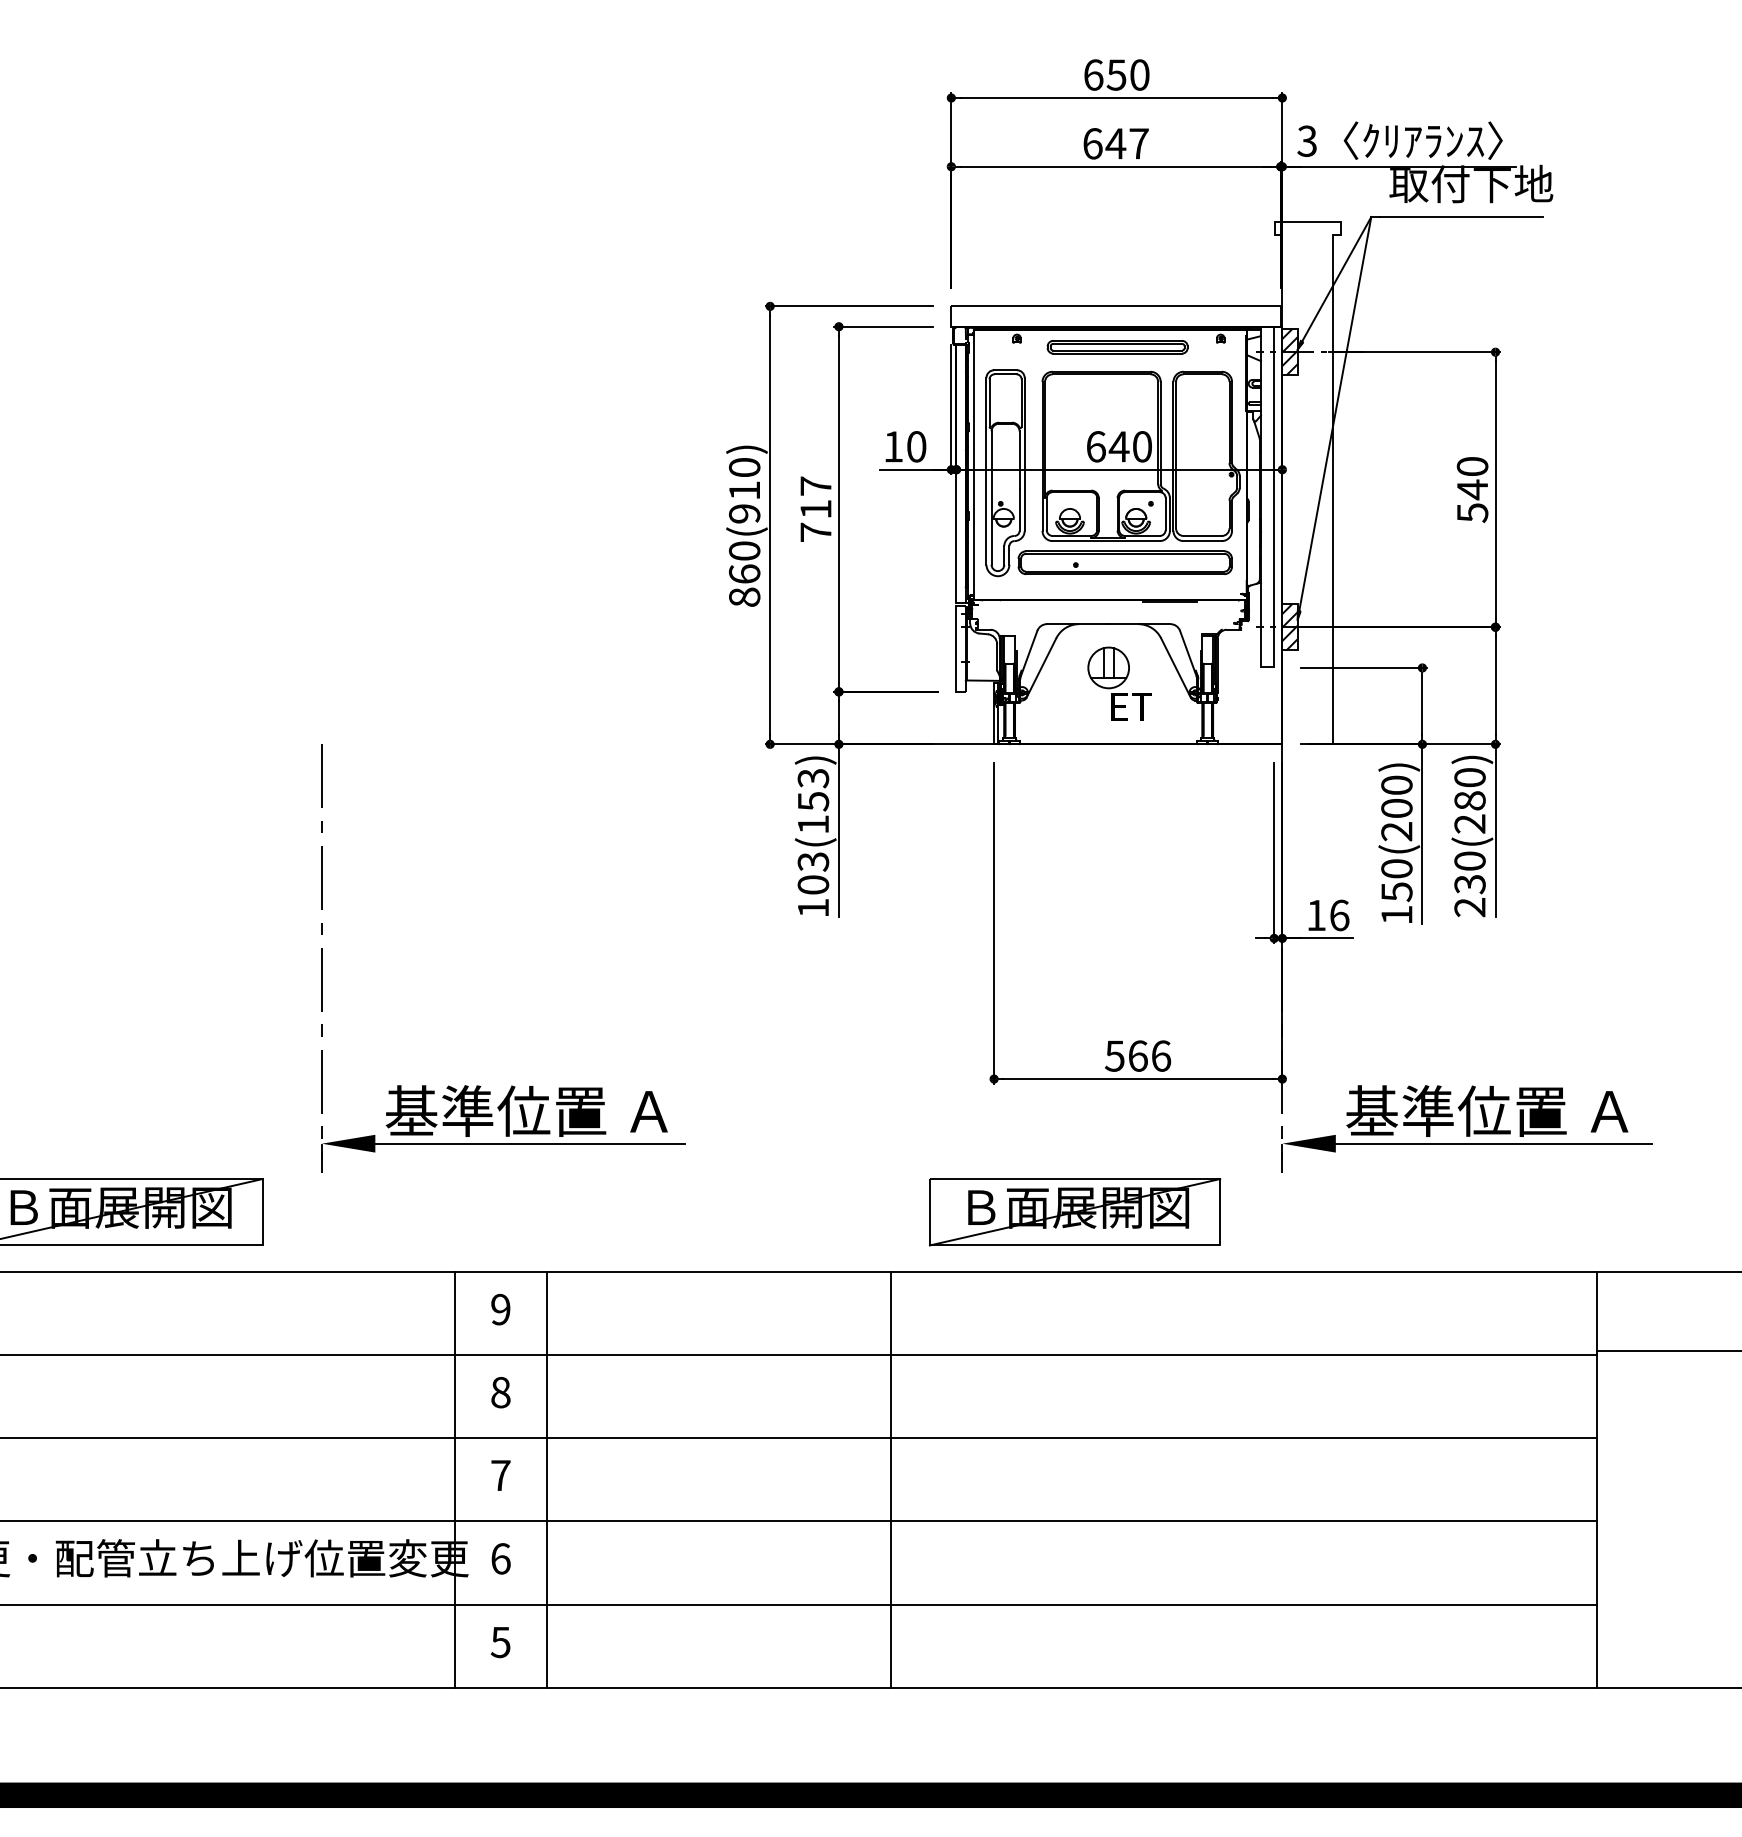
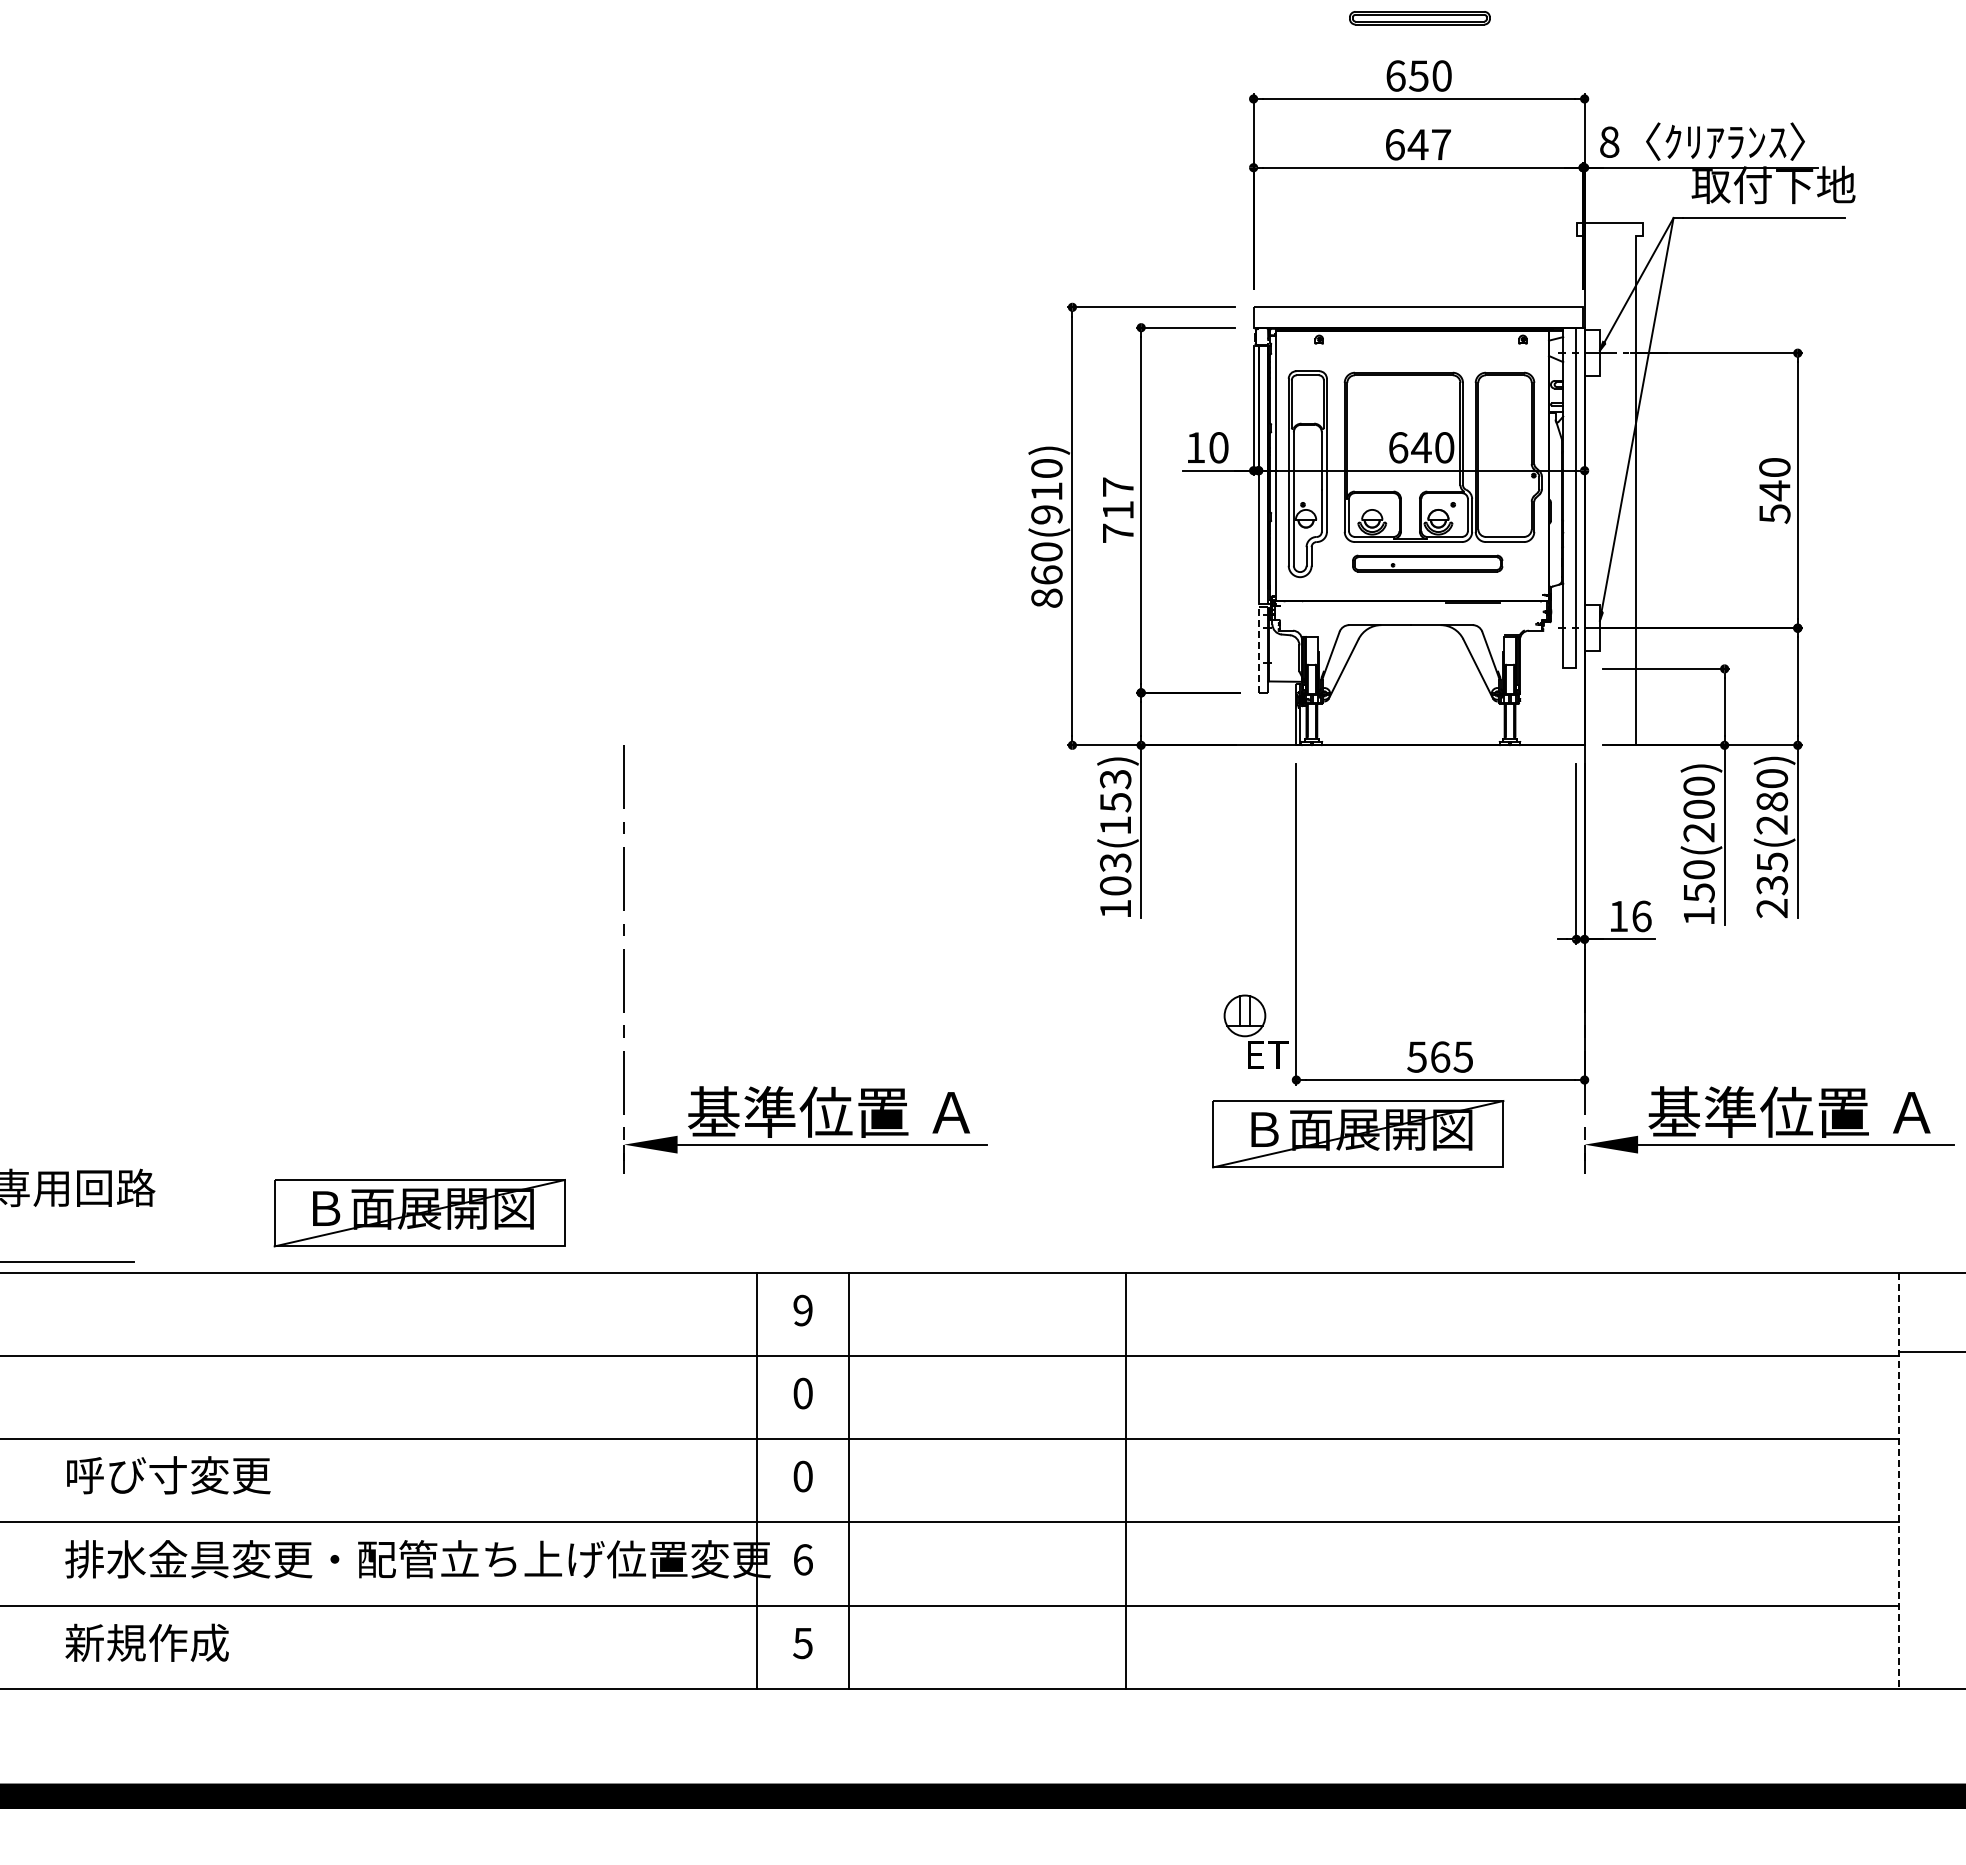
text: (1307, 140) -> (1609, 141), 3 -> 8
part: (1117, 347) -> (1419, 18), moved
hatch: (1289, 352) -> (1591, 353), removed
part: (1125, 562) -> (1427, 563), size x0.7
hatch: (1289, 627) -> (1591, 628), removed
line: (956, 649) -> (1258, 650), solid -> dashed
part: (1119, 683) -> (1255, 1031), moved
text: (1469, 861) -> (1771, 862), 230(280) -> 235(280)
text: (1161, 1055) -> (1463, 1056), 566 -> 565
part: (1075, 1212) -> (1358, 1134), moved
text: (500, 1392) -> (802, 1393), 8 -> 0
text: (500, 1475) -> (802, 1476), 7 -> 0
line: (890, 1480) -> (1125, 1481), moved
line: (1597, 1480) -> (1899, 1481), solid -> dashed

